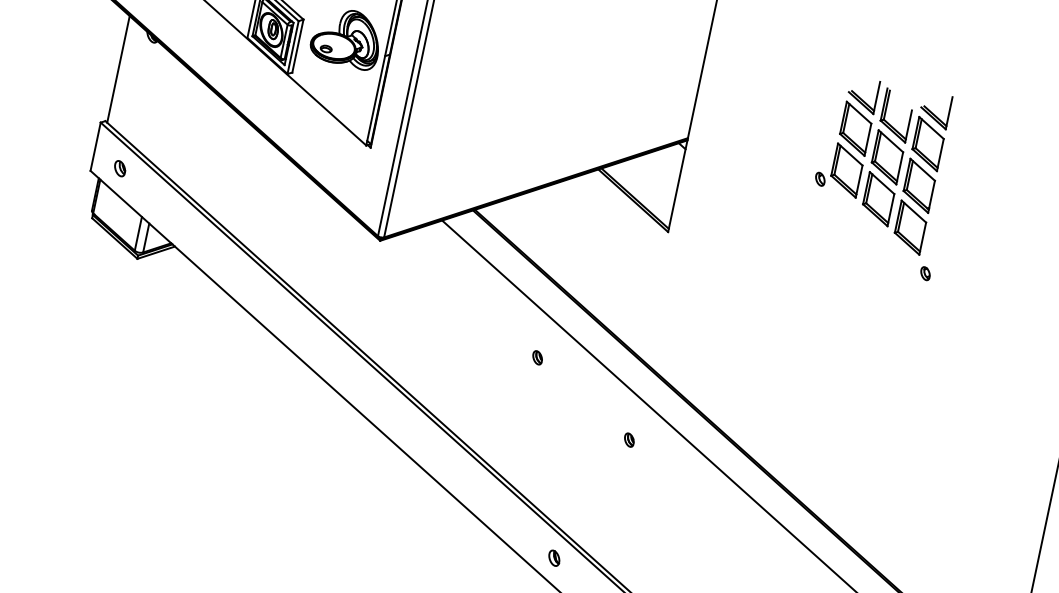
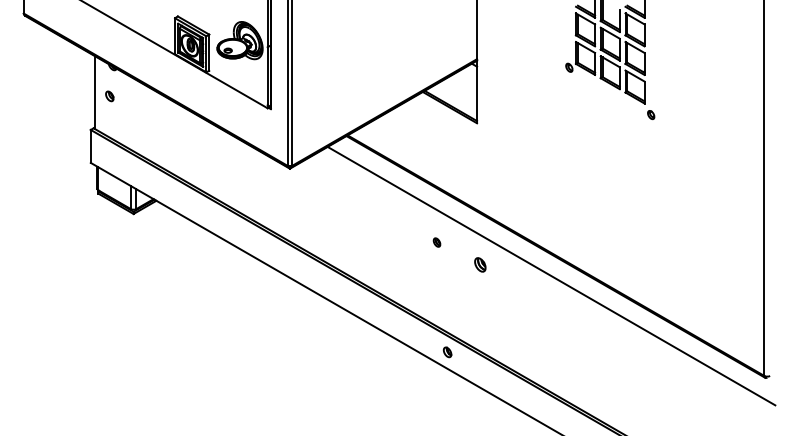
part: (119, 168) -> (109, 96), moved
part: (536, 357) -> (436, 242), moved
part: (629, 439) -> (480, 264), size x1.6

